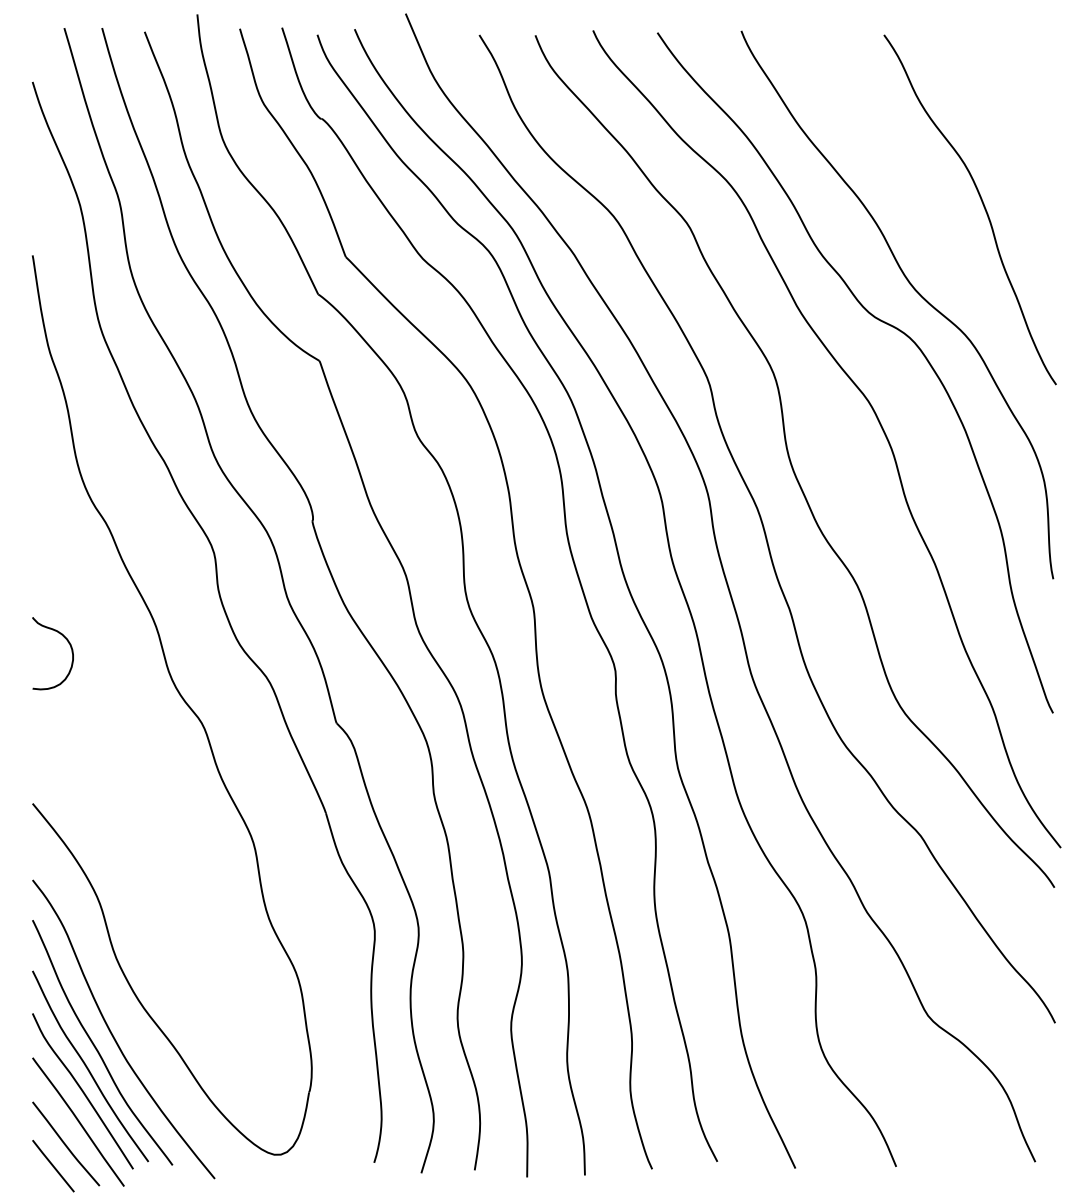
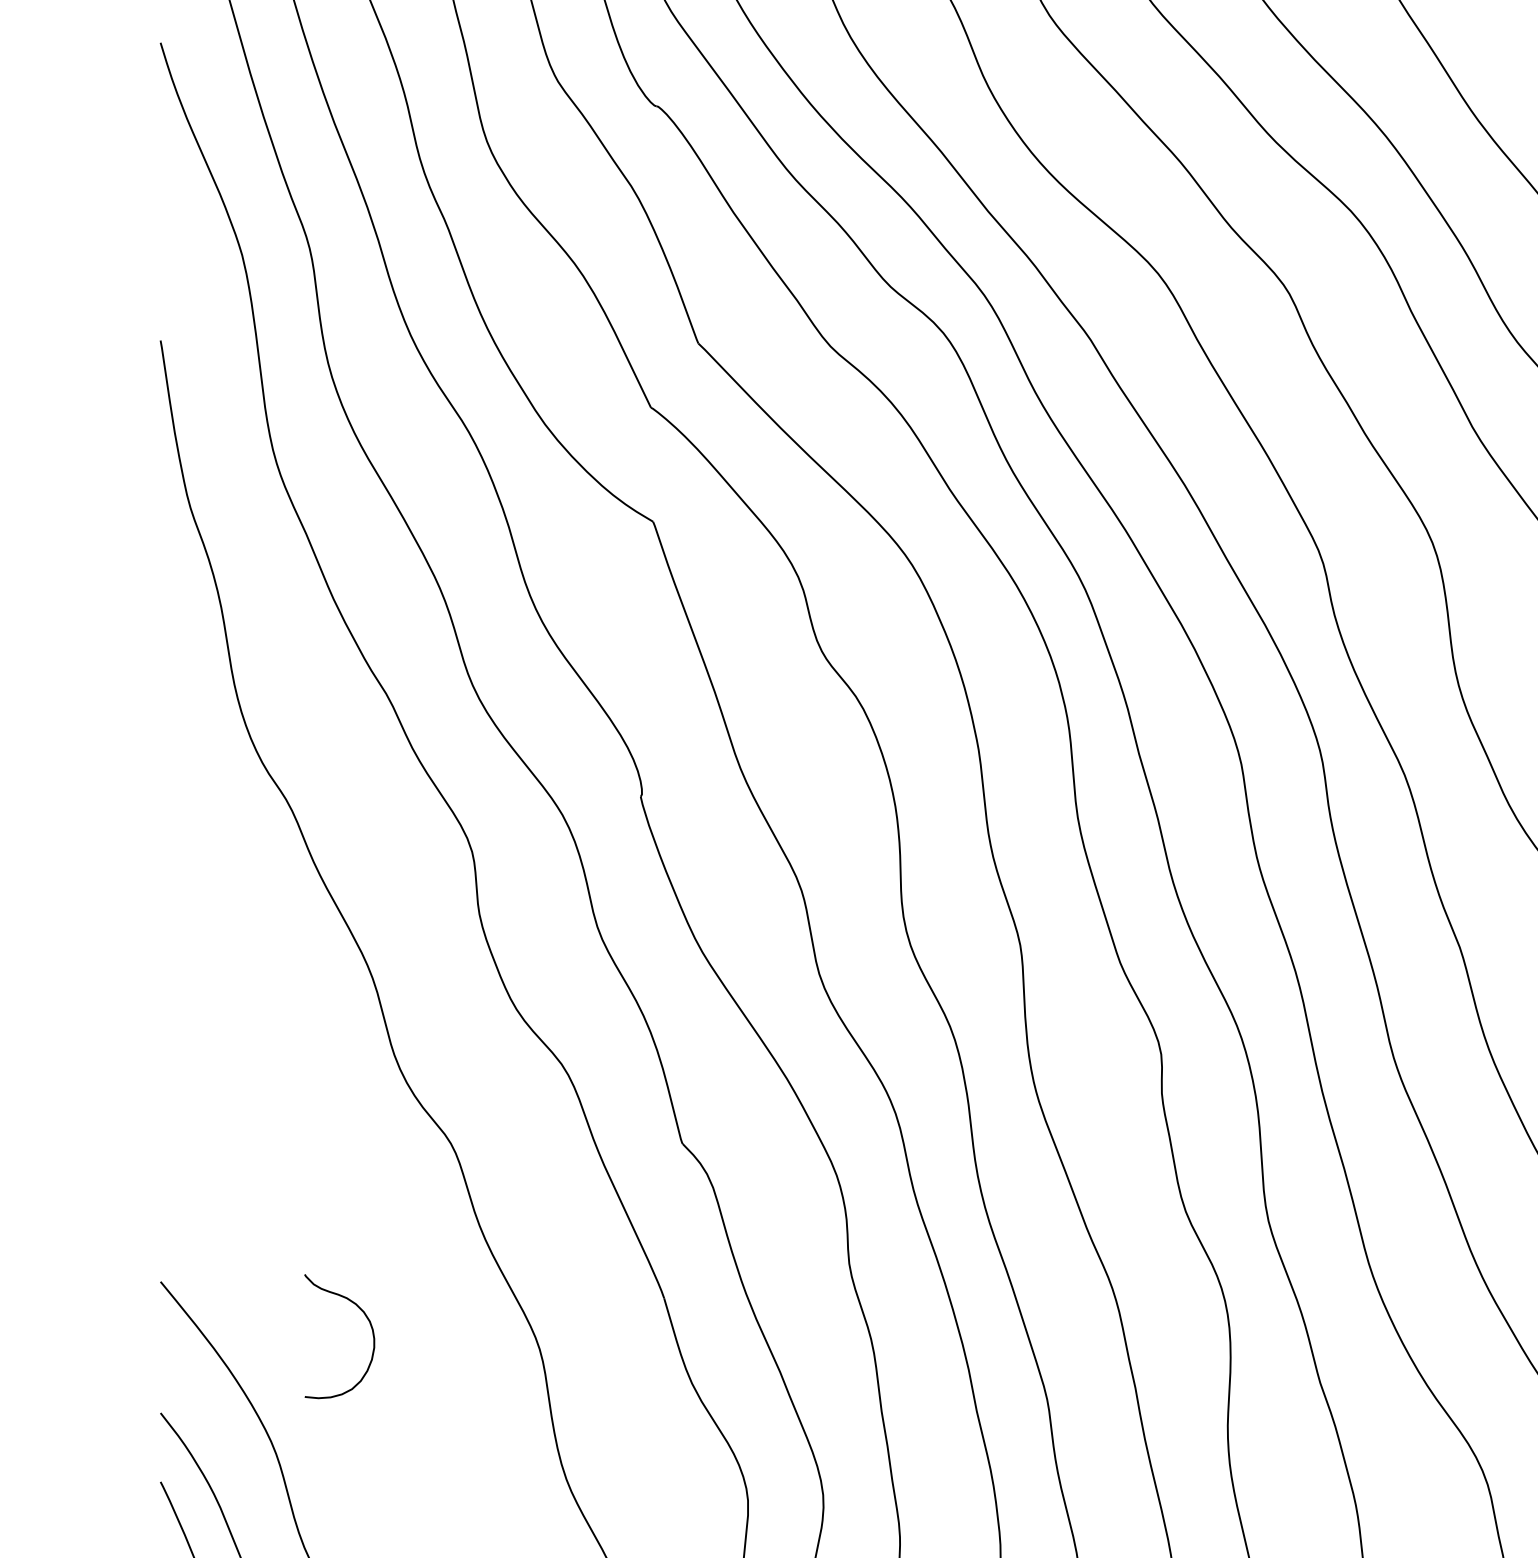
curve: (70, 648) -> (369, 1327), moved

